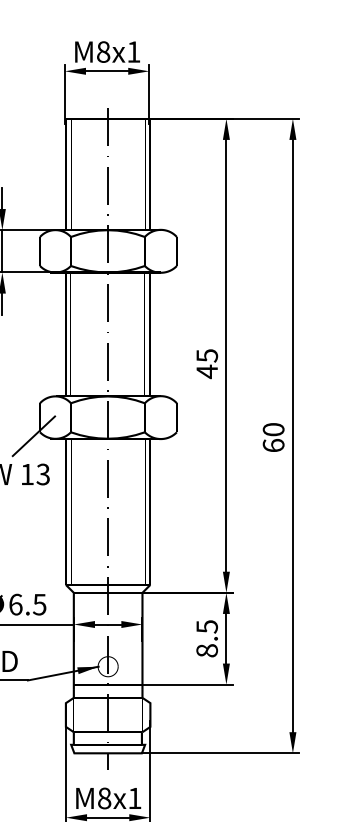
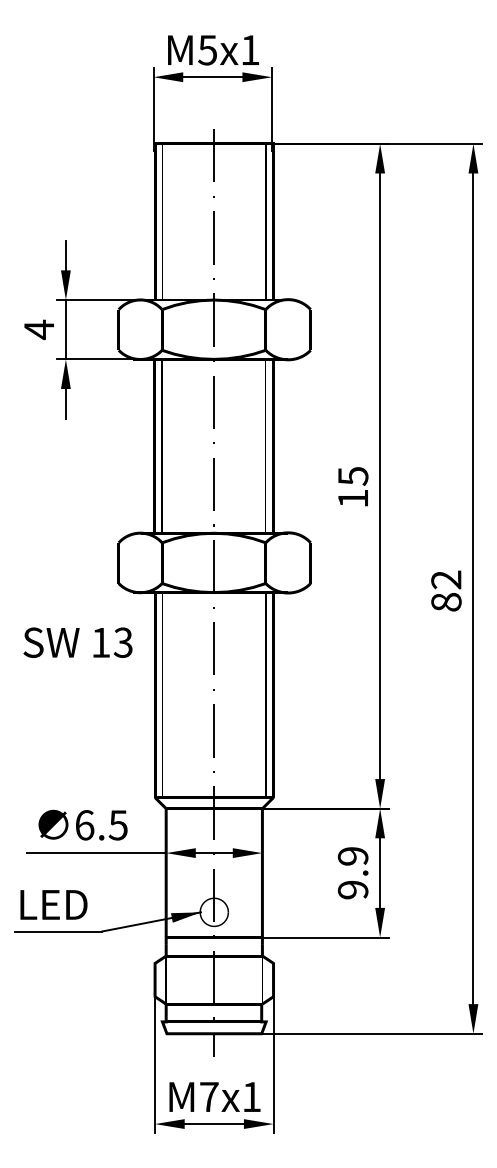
text: (103, 52) -> (207, 50), M8x1 -> M5x1
text: (206, 371) -> (352, 498), 45 -> 15
line: (33, 435) -> (109, 588), removed
text: (273, 437) -> (446, 590), 60 -> 82
text: (206, 639) -> (352, 873), 8.5 -> 9.9
text: (104, 798) -> (209, 1096), M8x1 -> M7x1

